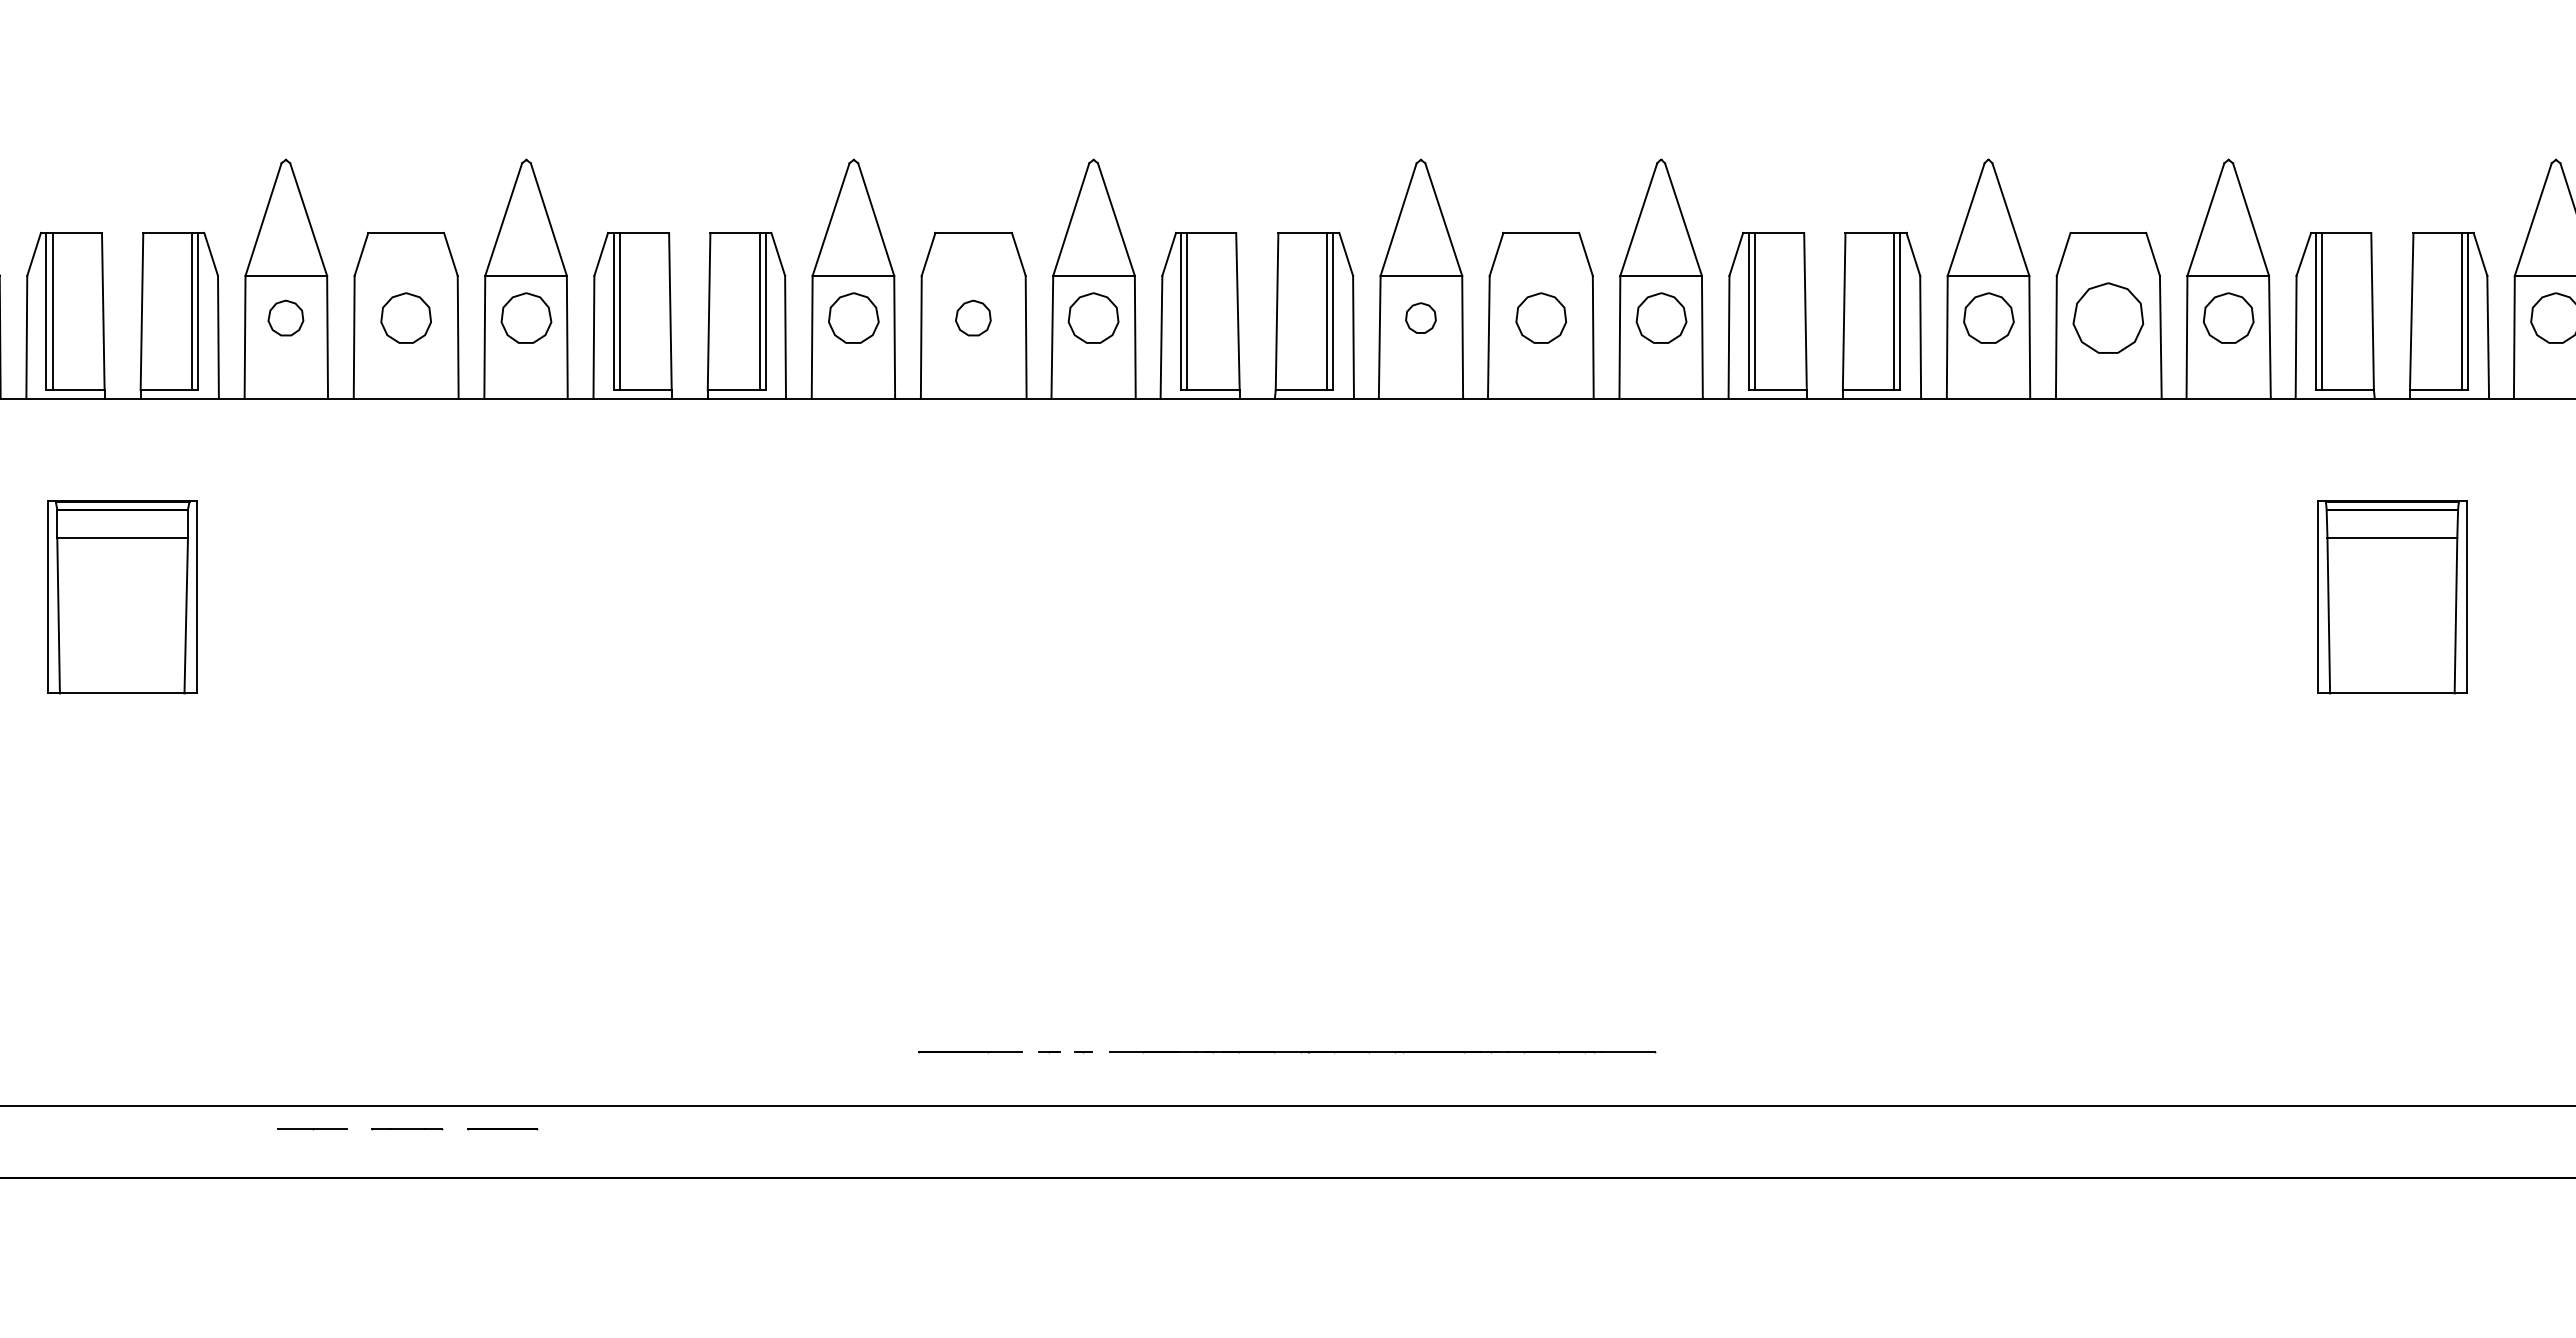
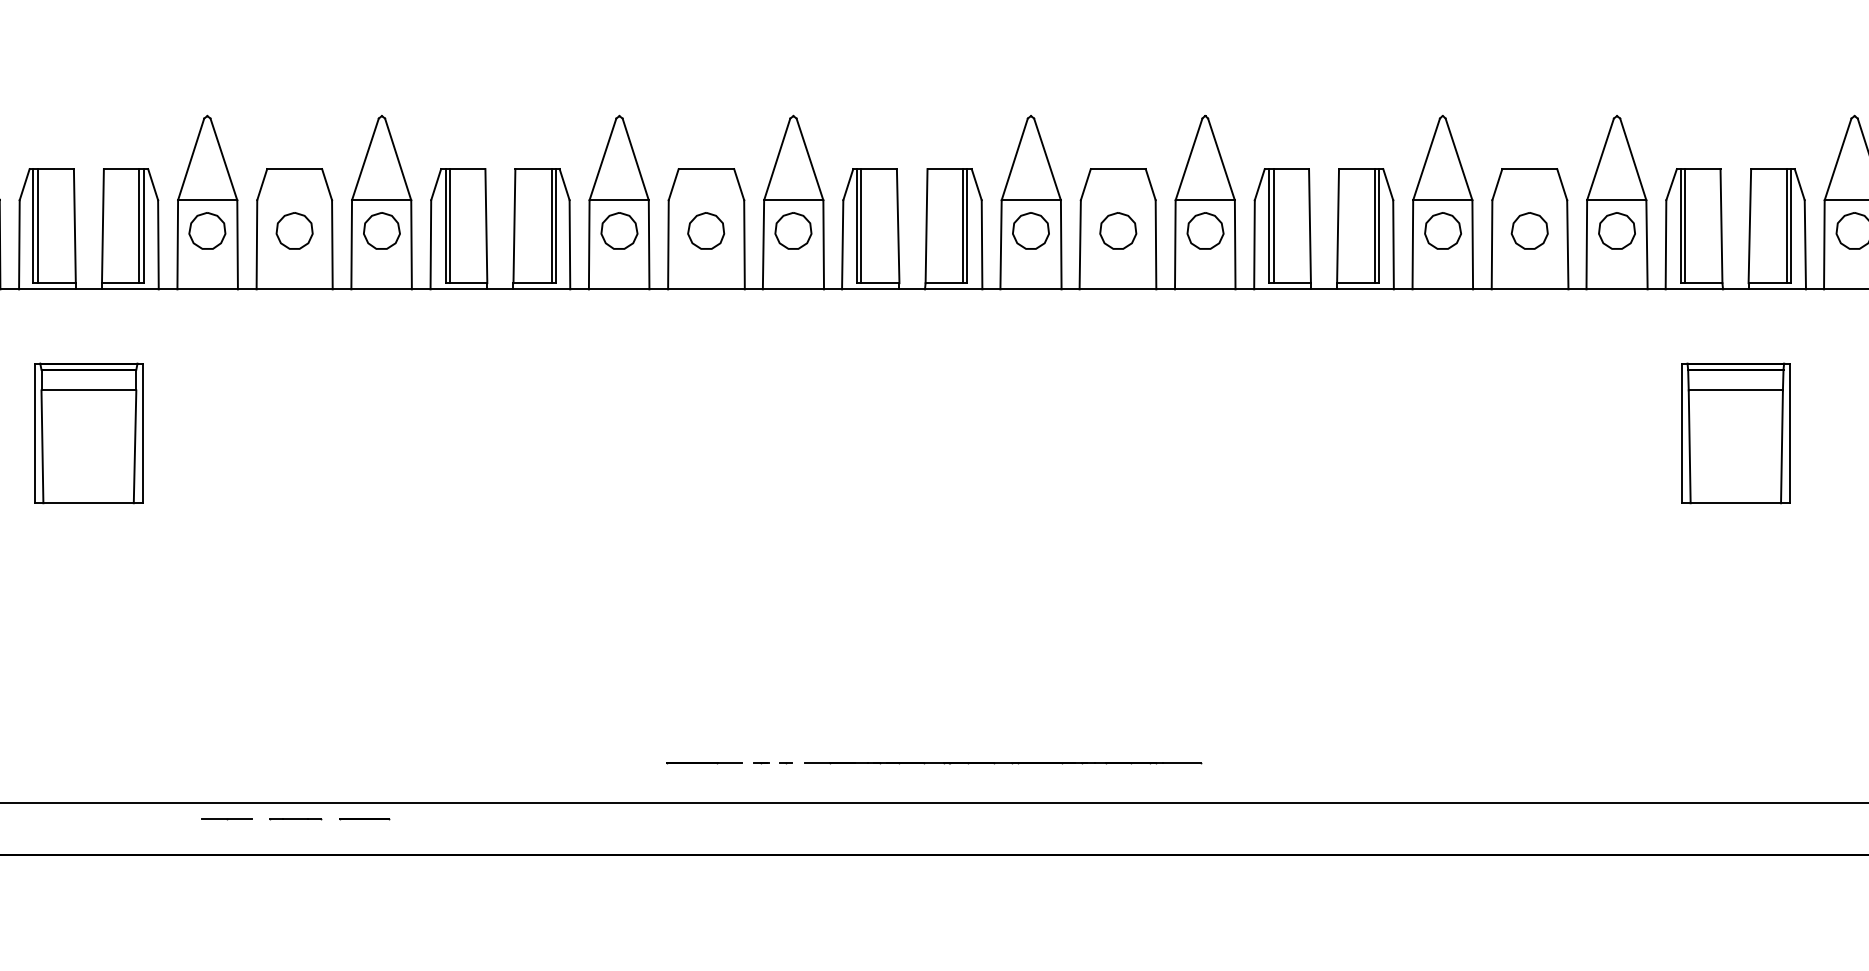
part: (285, 317) -> (207, 230), size x1.43
part: (973, 317) -> (706, 230), size x1.43
part: (1420, 317) -> (1030, 230), size x1.67
part: (2108, 317) -> (1529, 230), size x0.71

